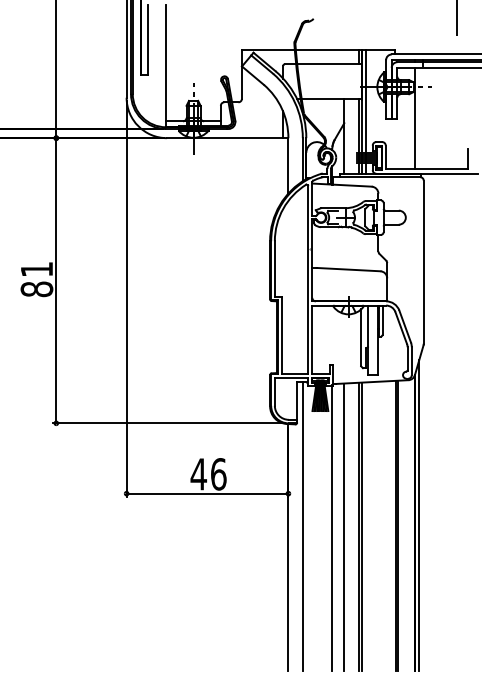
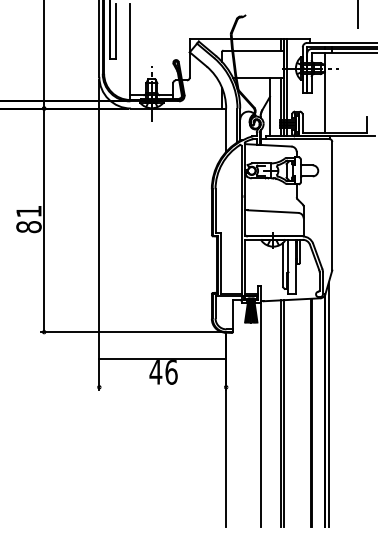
line: (207, 493) -> (162, 358), moved
line: (302, 526) -> (237, 413), removed
line: (344, 527) -> (270, 413), removed

